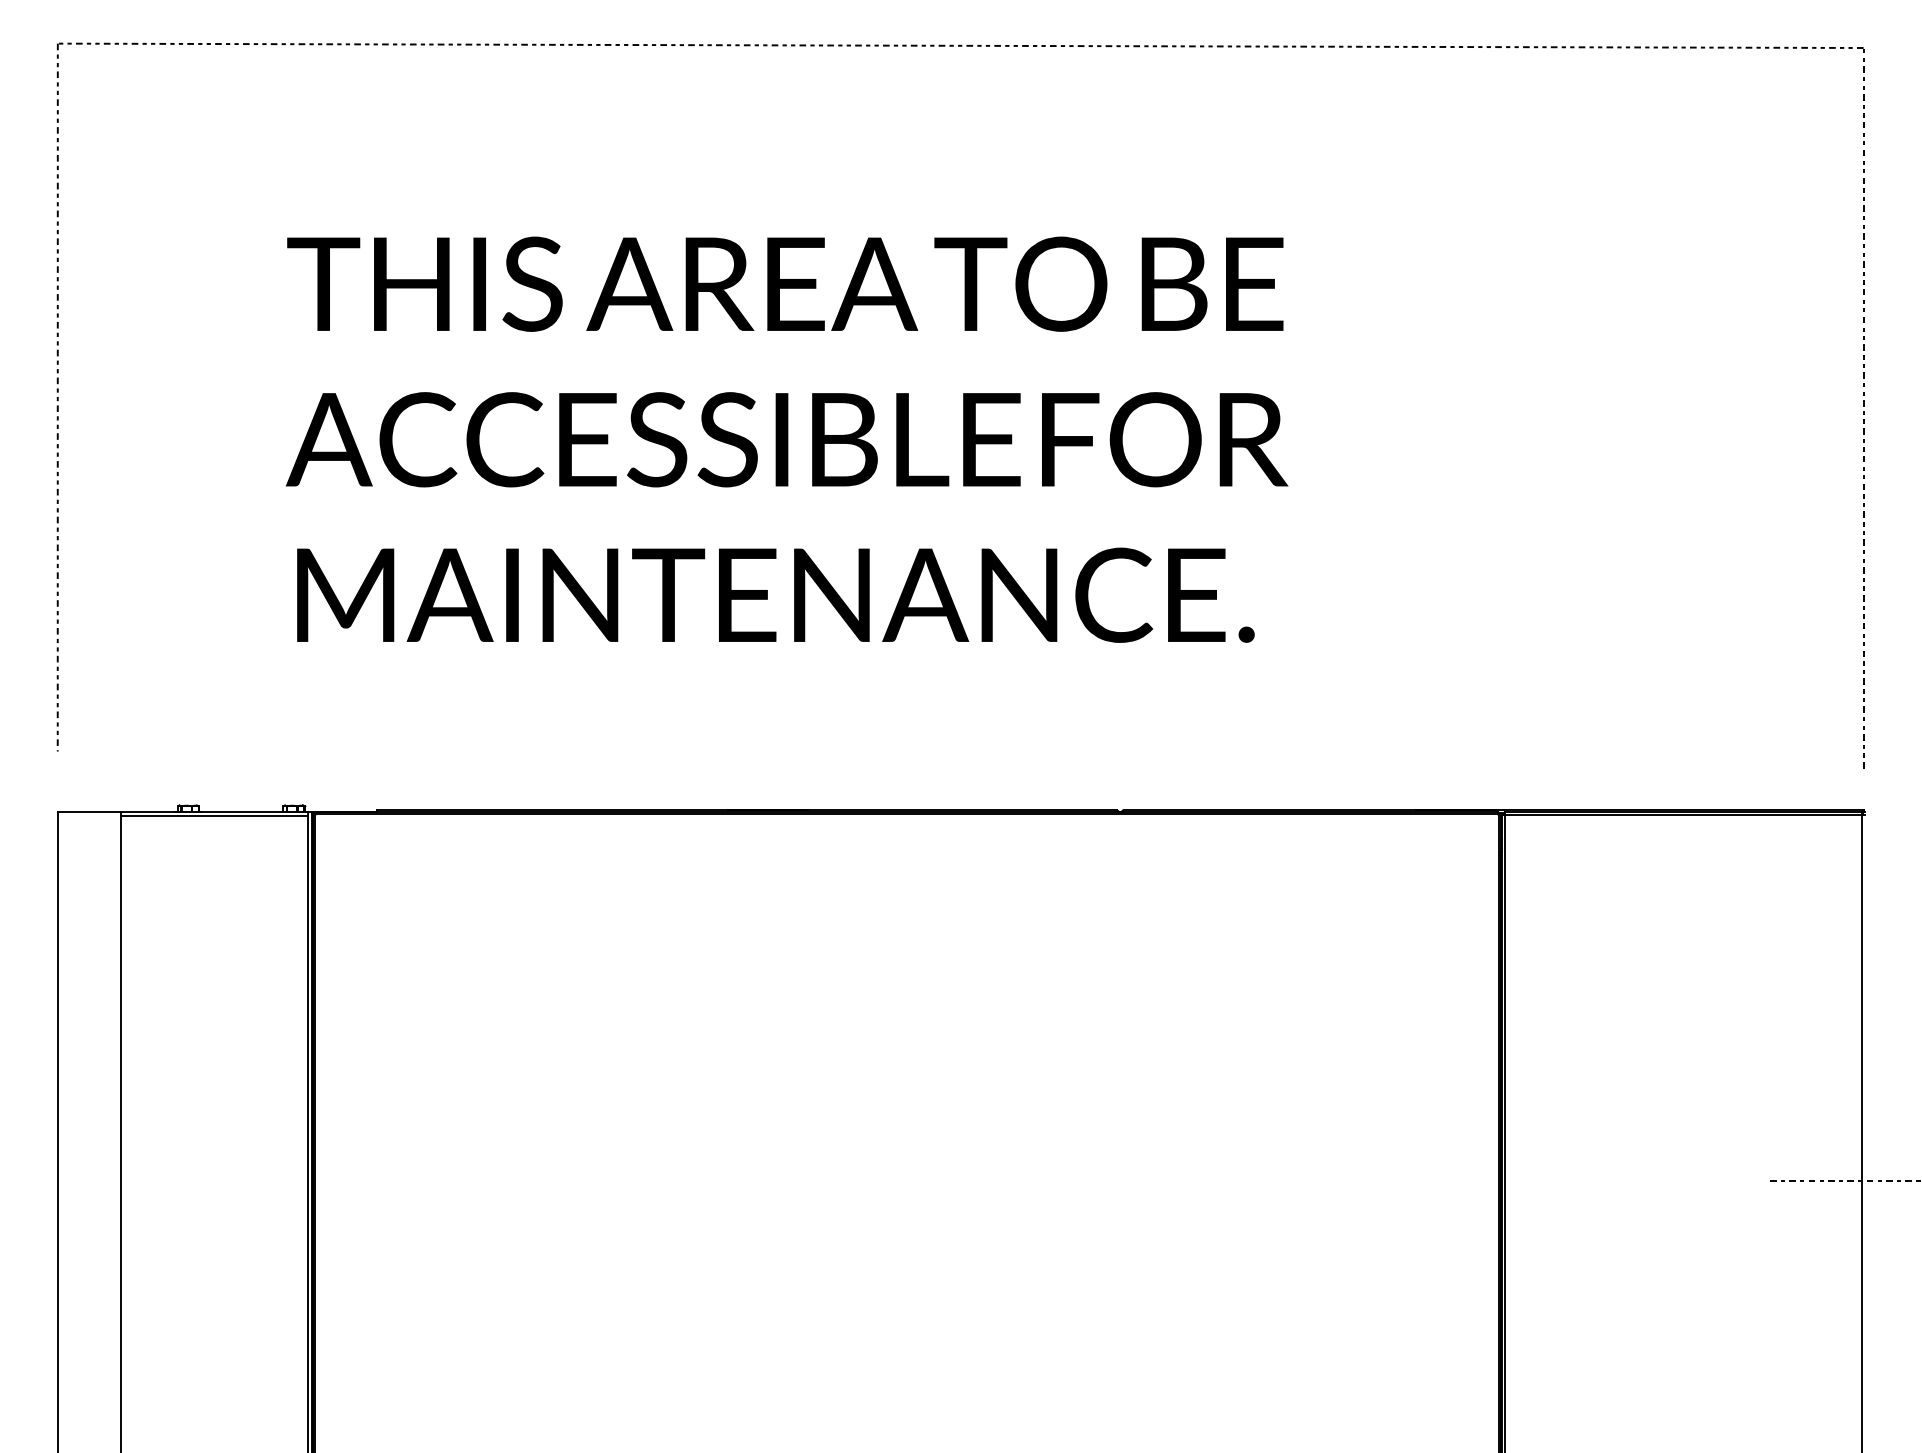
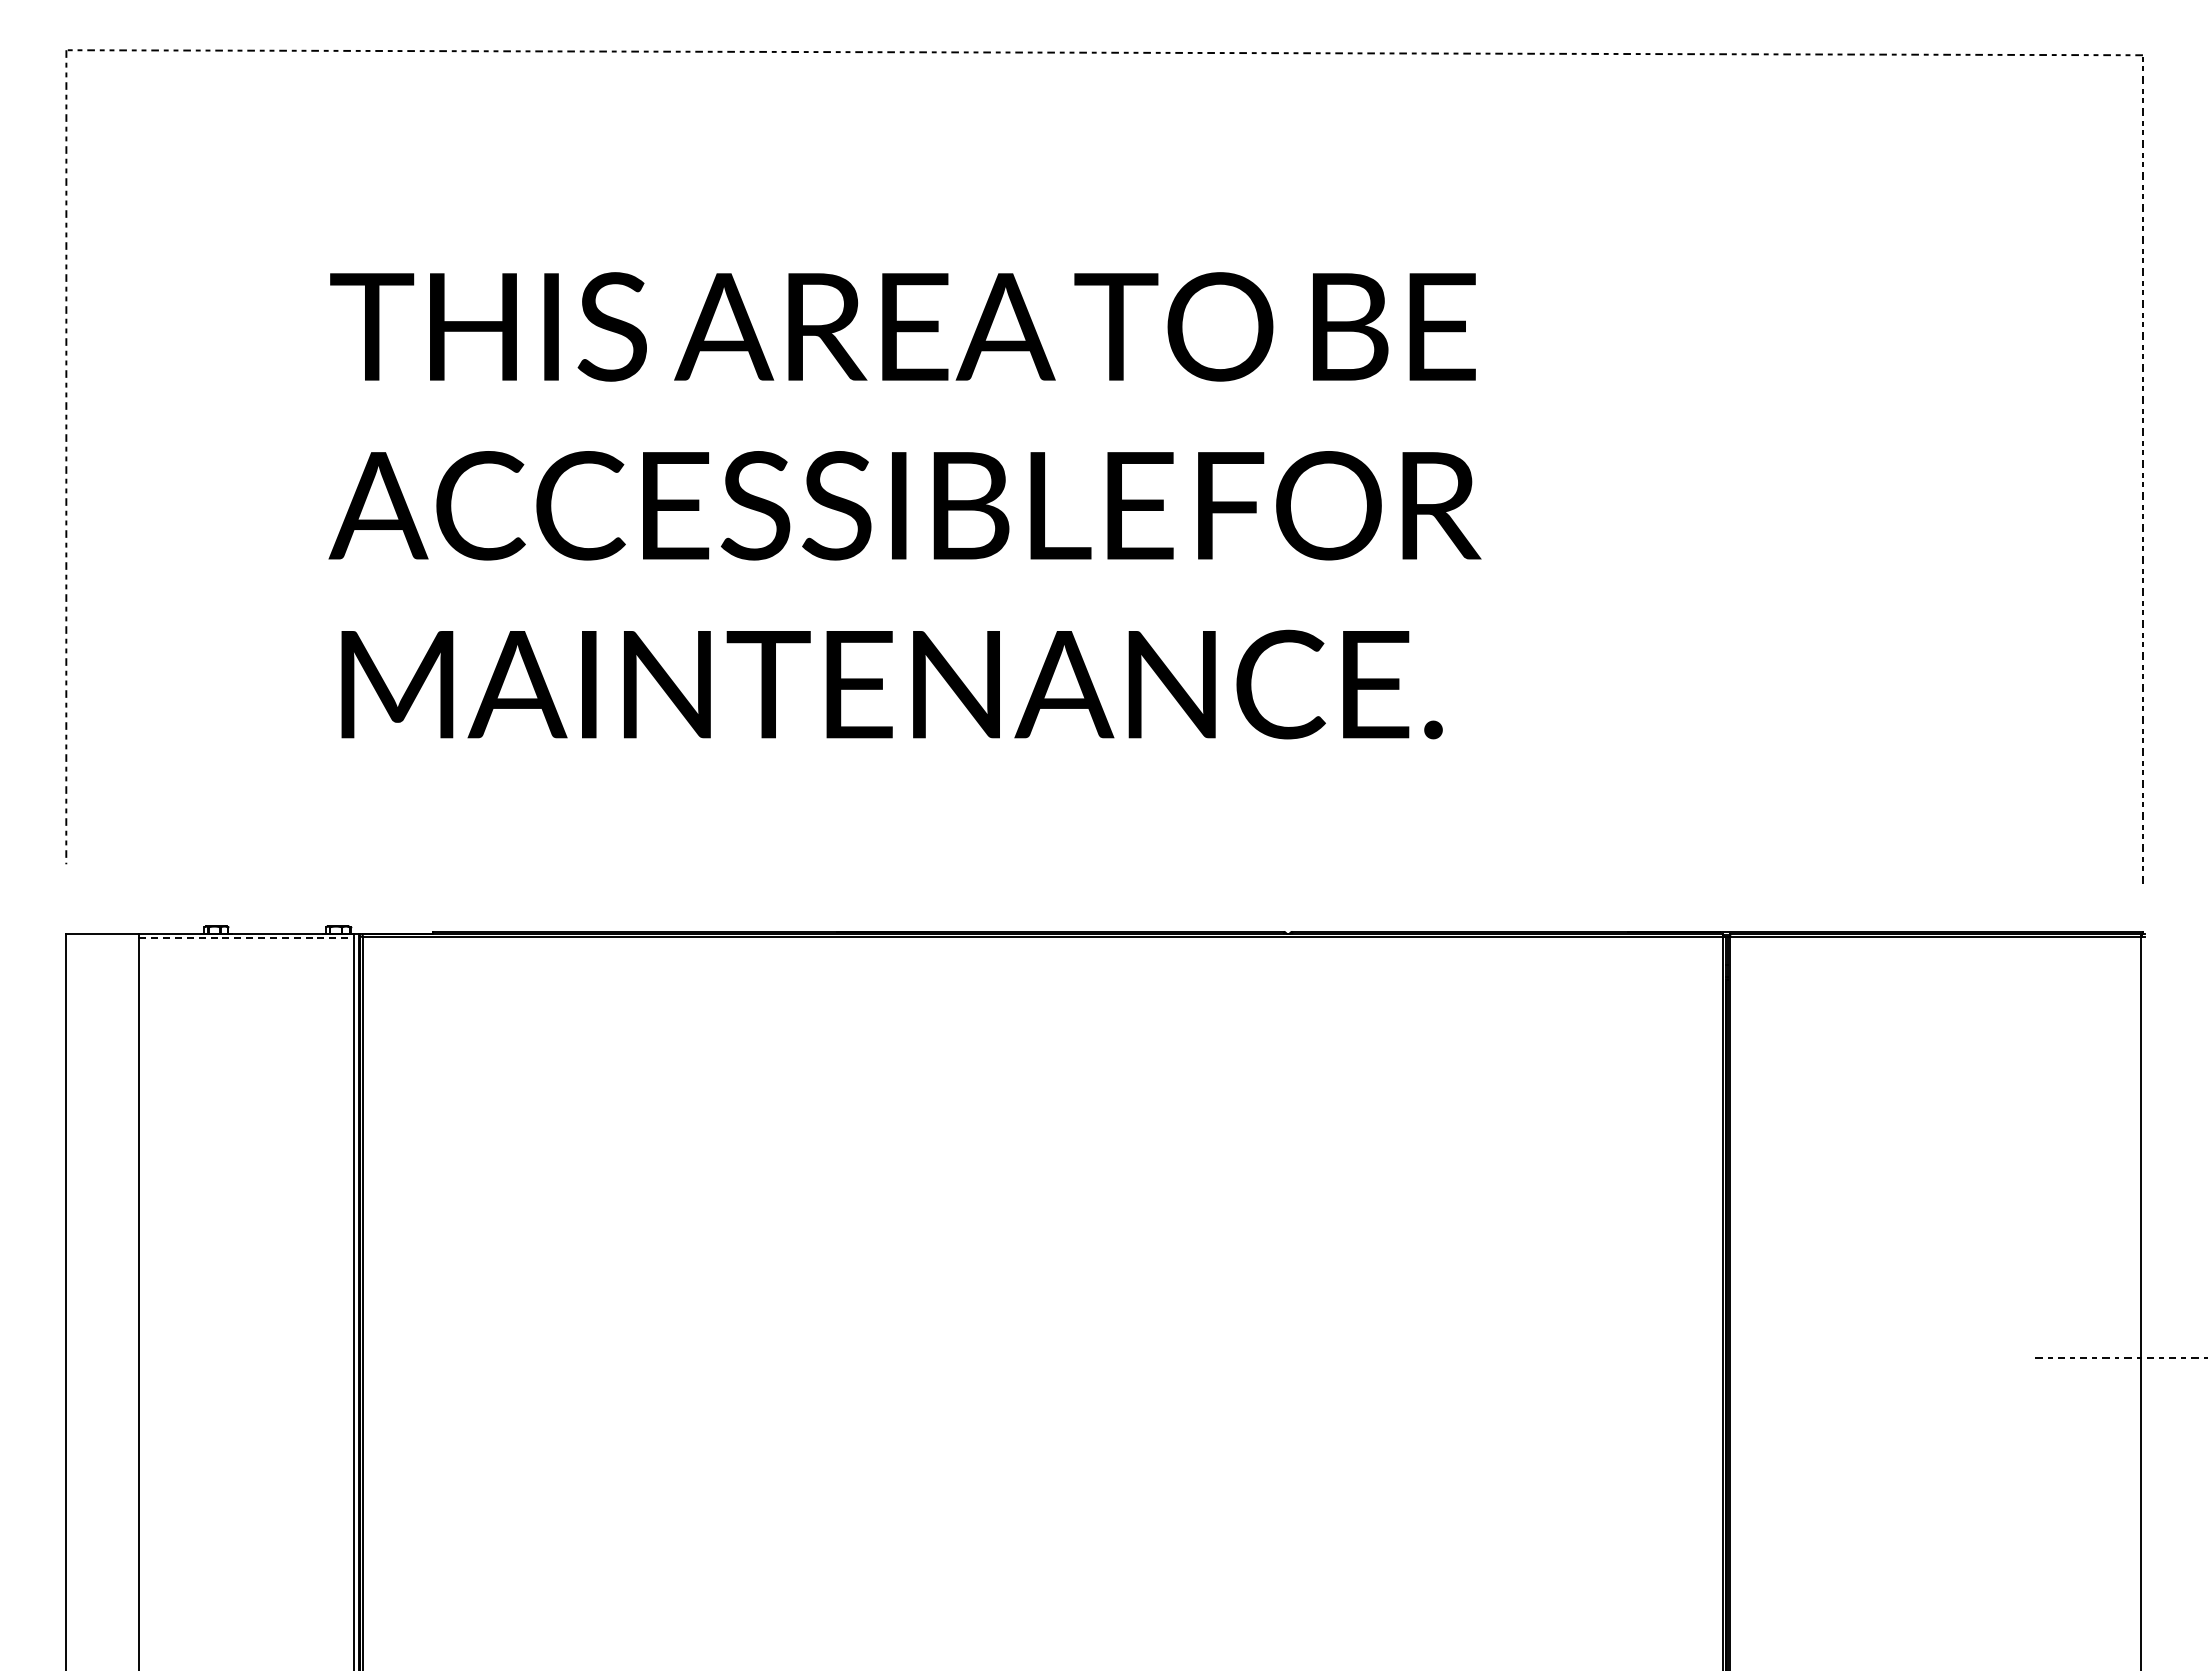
line: (214, 816) -> (246, 938), solid -> dashed

